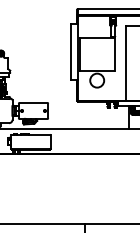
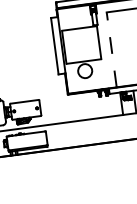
line: (126, 63) -> (112, 50), solid -> dashed

